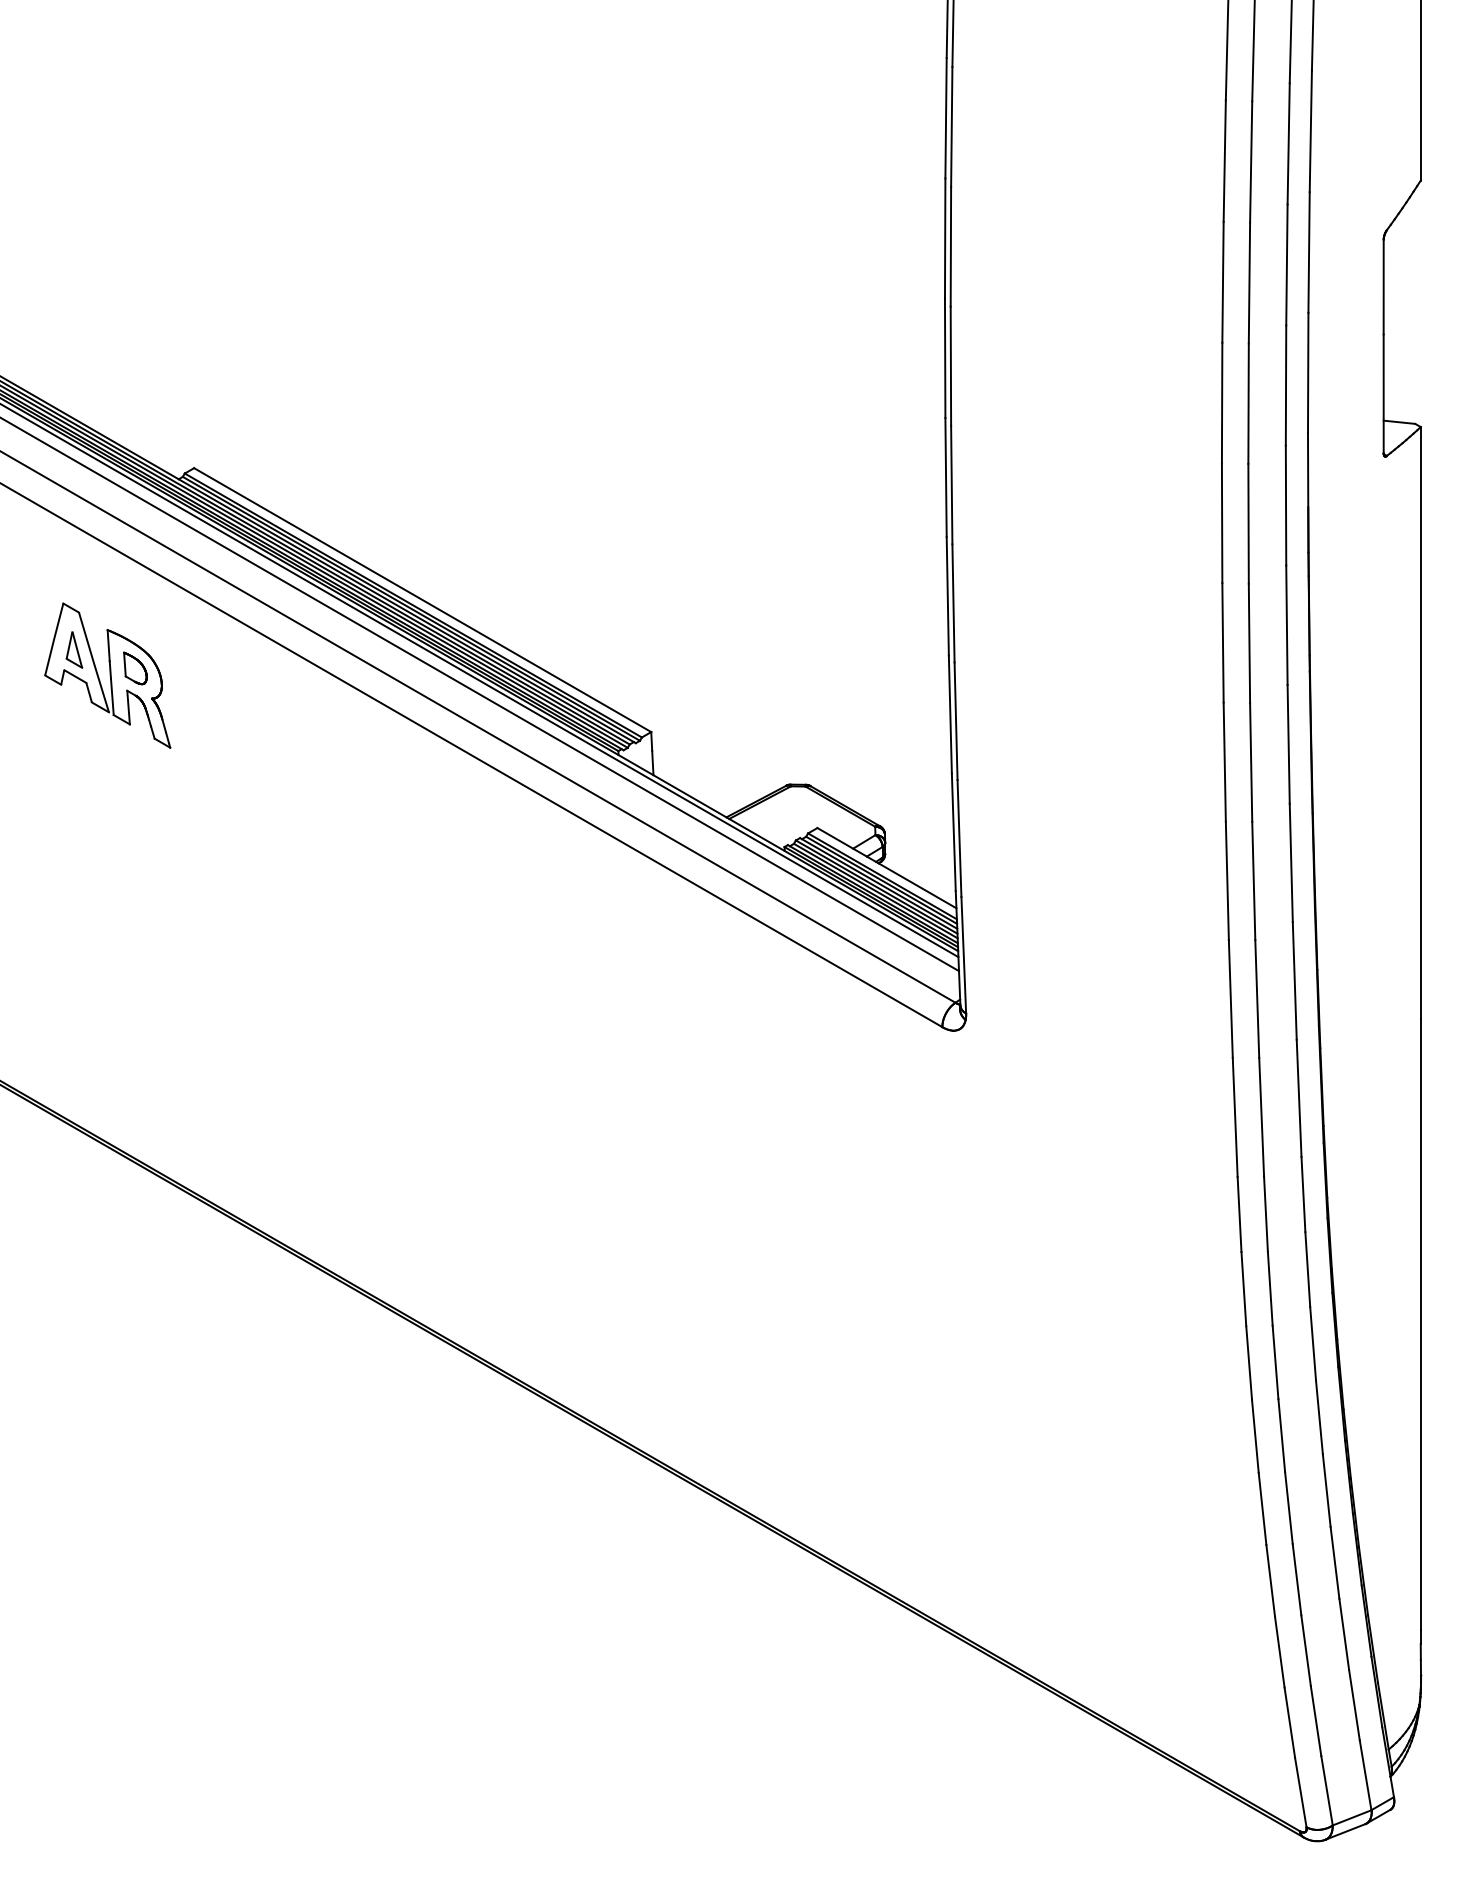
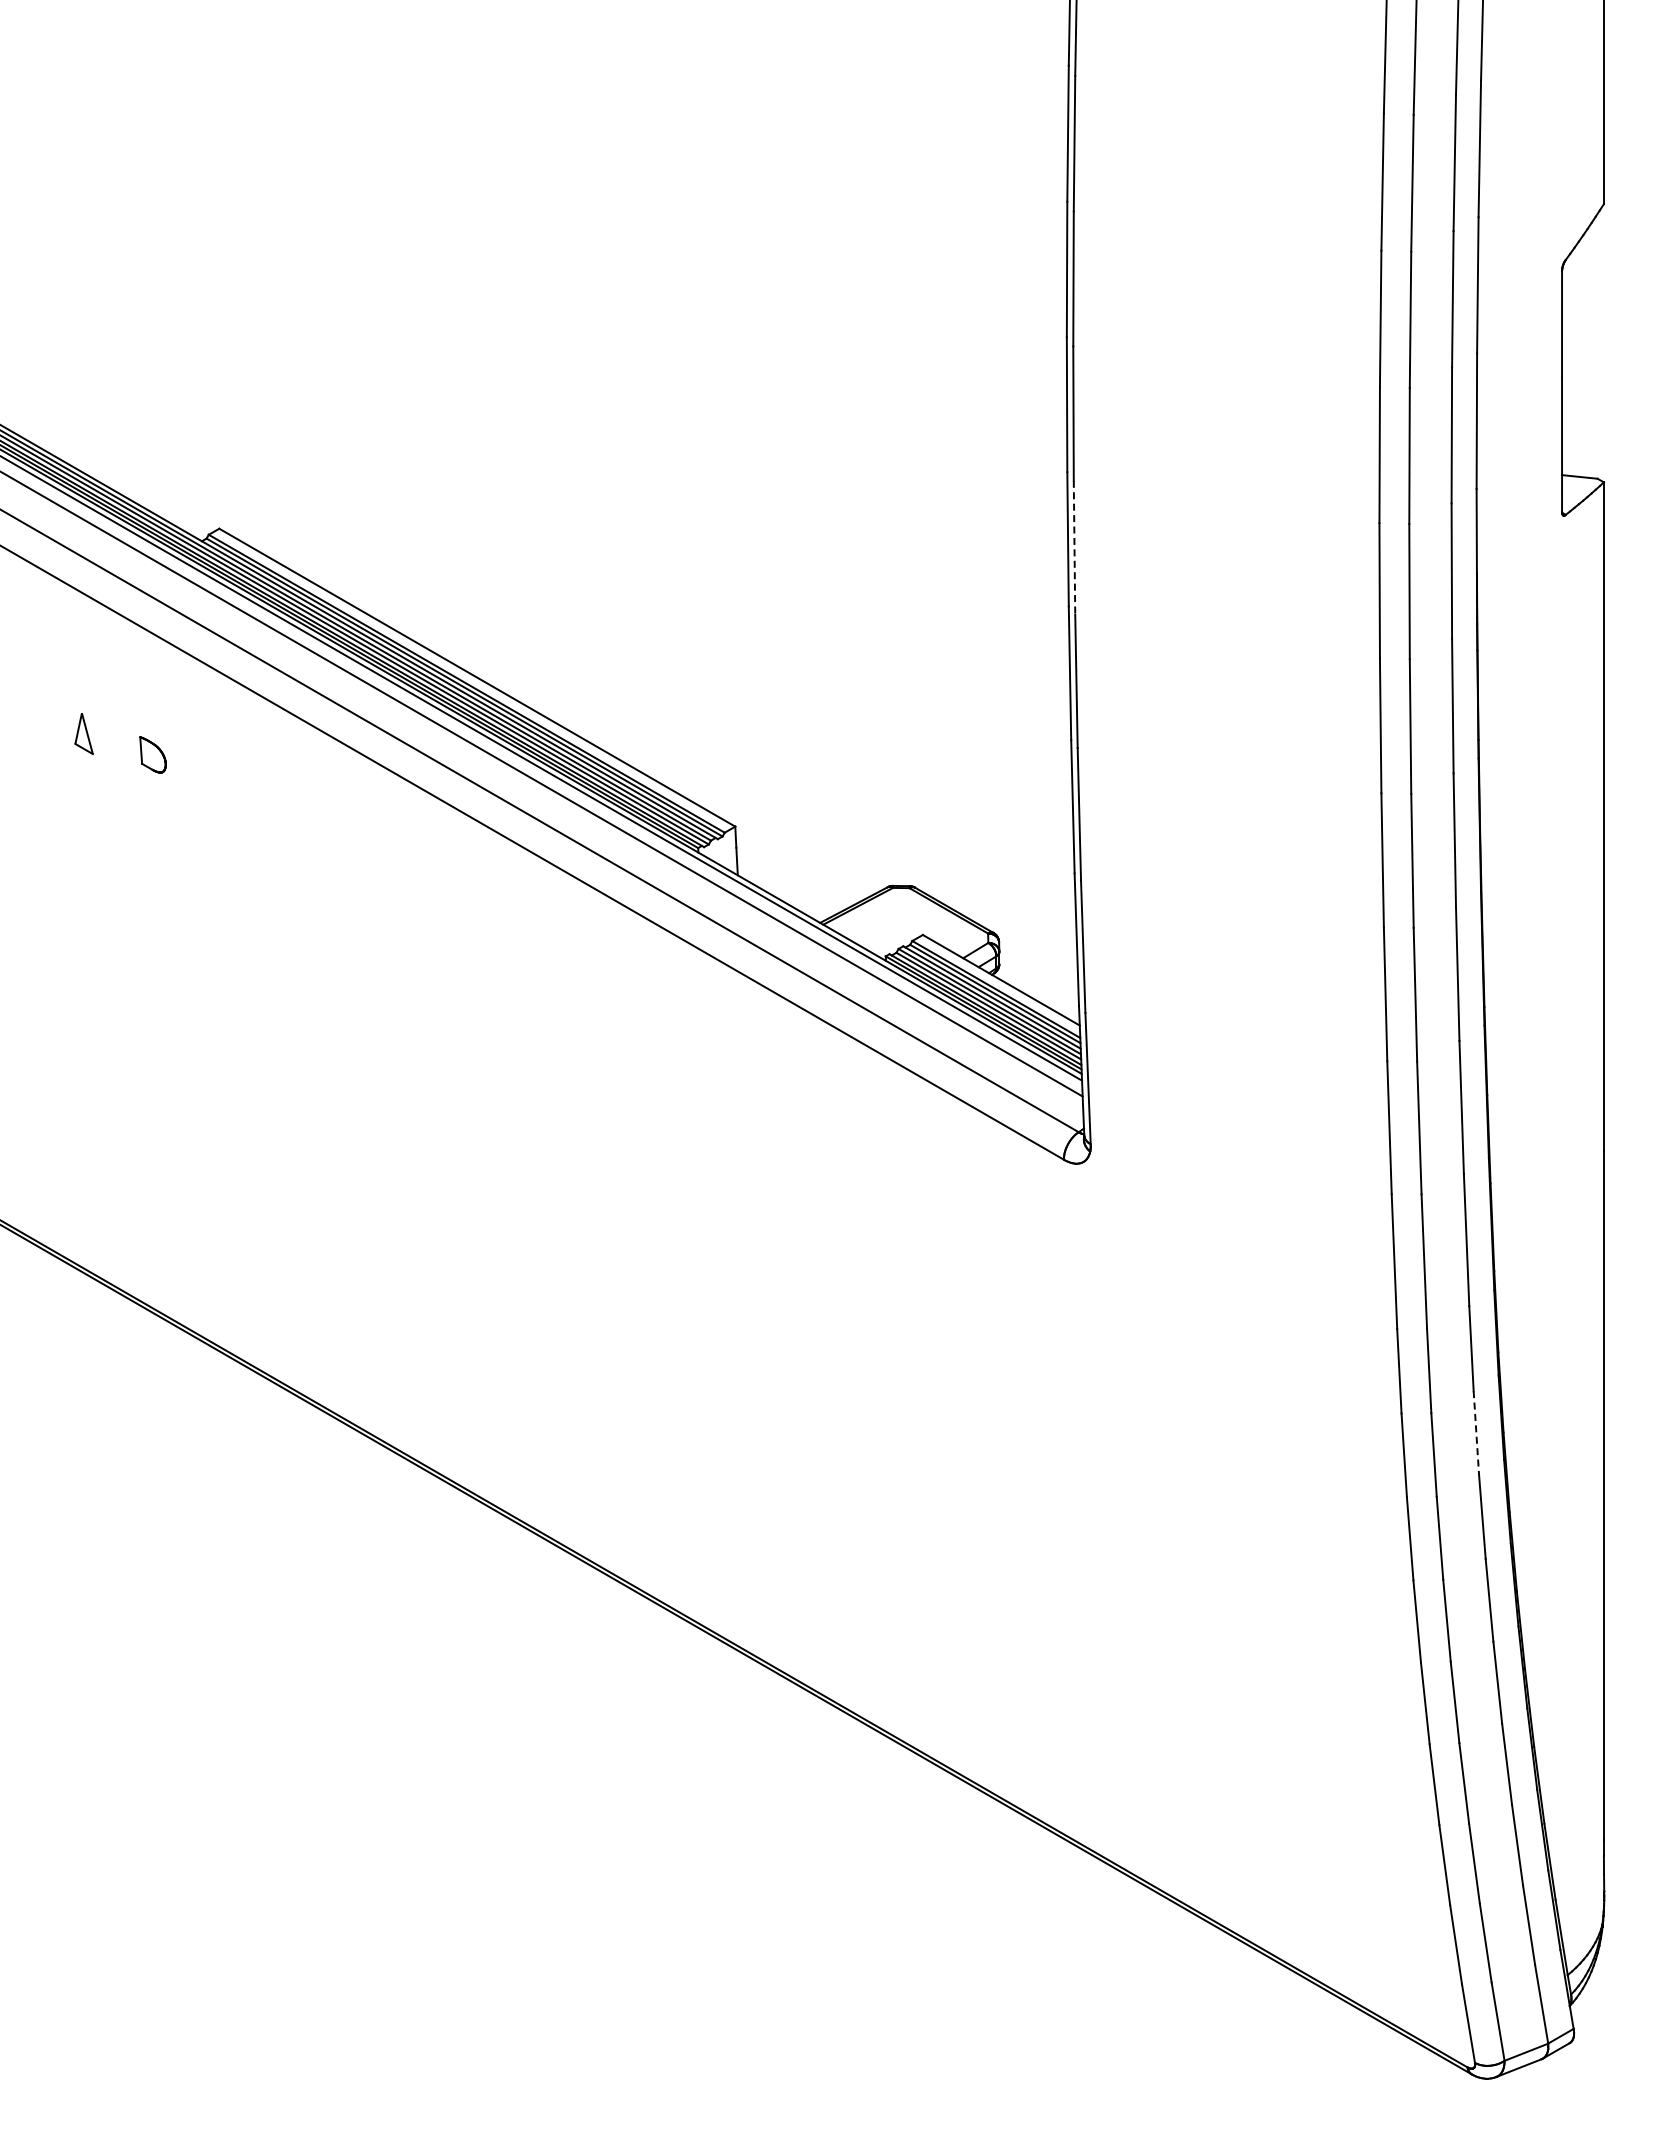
line: (951, 484) -> (1074, 547), solid -> dashed
part: (107, 675) -> (121, 762), removed
line: (1307, 1269) -> (1476, 1433), solid -> dashed

